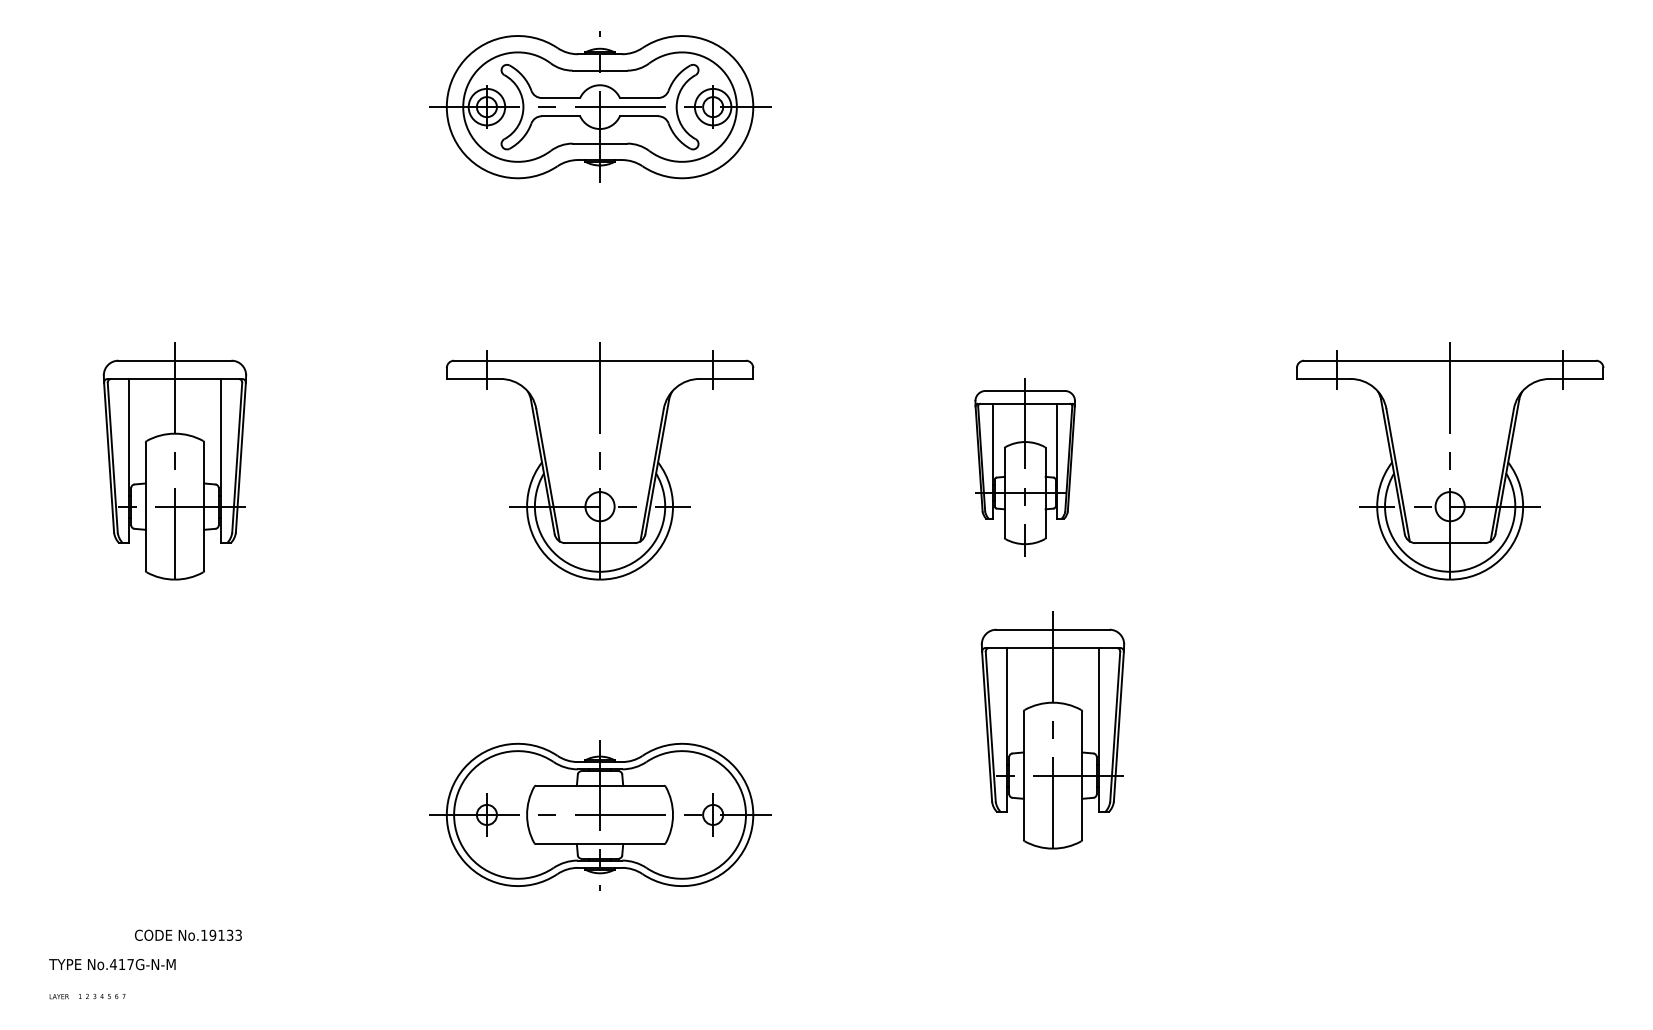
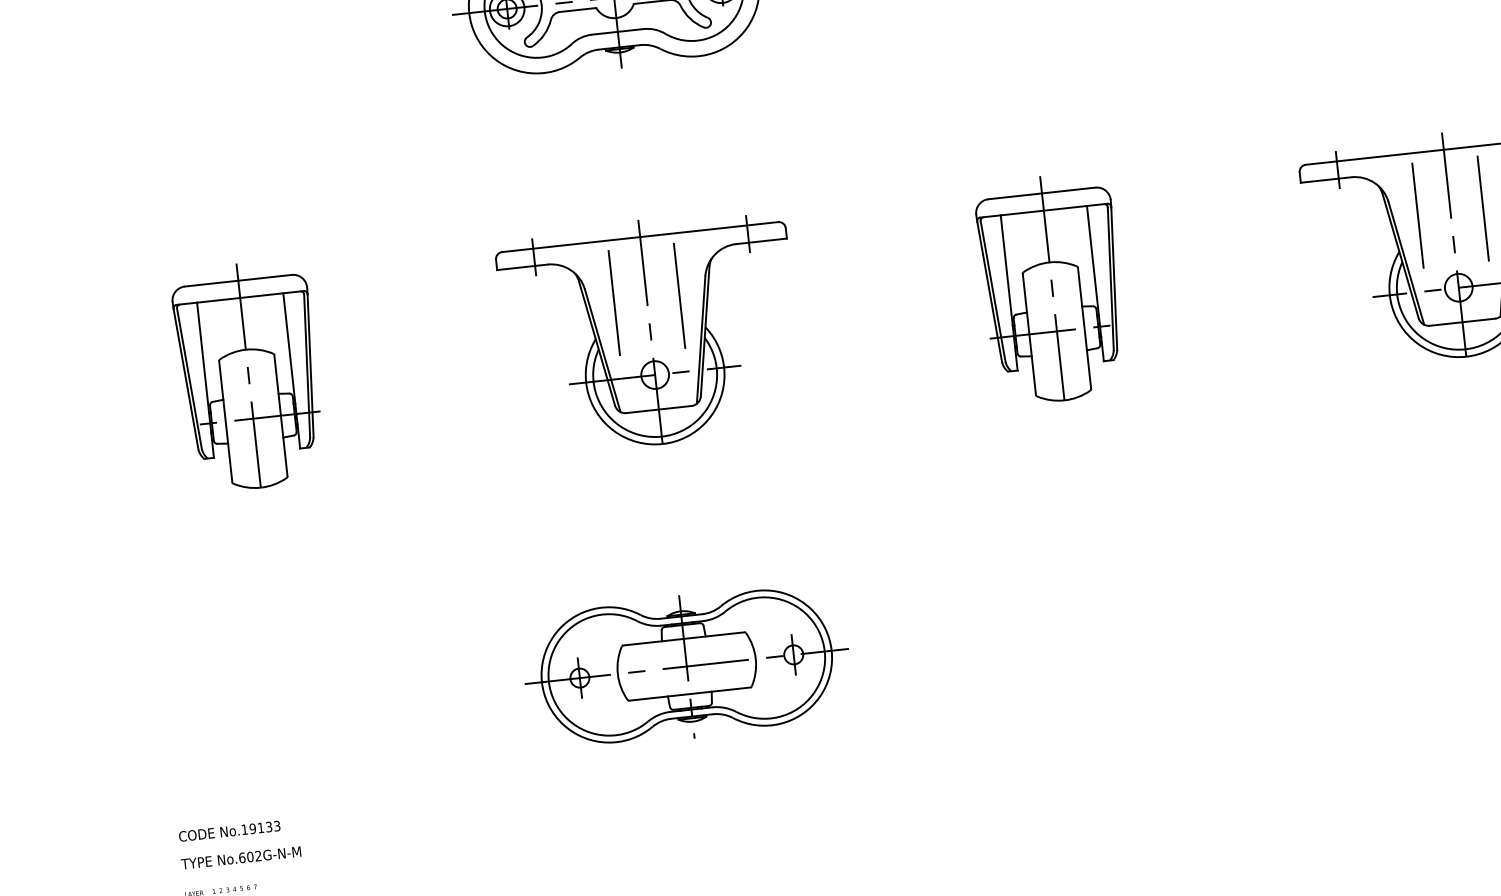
line: (565, 426) -> (614, 302), added
line: (634, 426) -> (679, 295), added
line: (1415, 426) -> (1417, 215), added
line: (1484, 426) -> (1483, 208), added
part: (1025, 461) -> (1052, 288), size x1.43
part: (1052, 730) -> (1105, 540), removed
text: (188, 934) -> (229, 830), moved
text: (121, 964) -> (249, 857), No.417G-N-M -> No.602G-N-M

